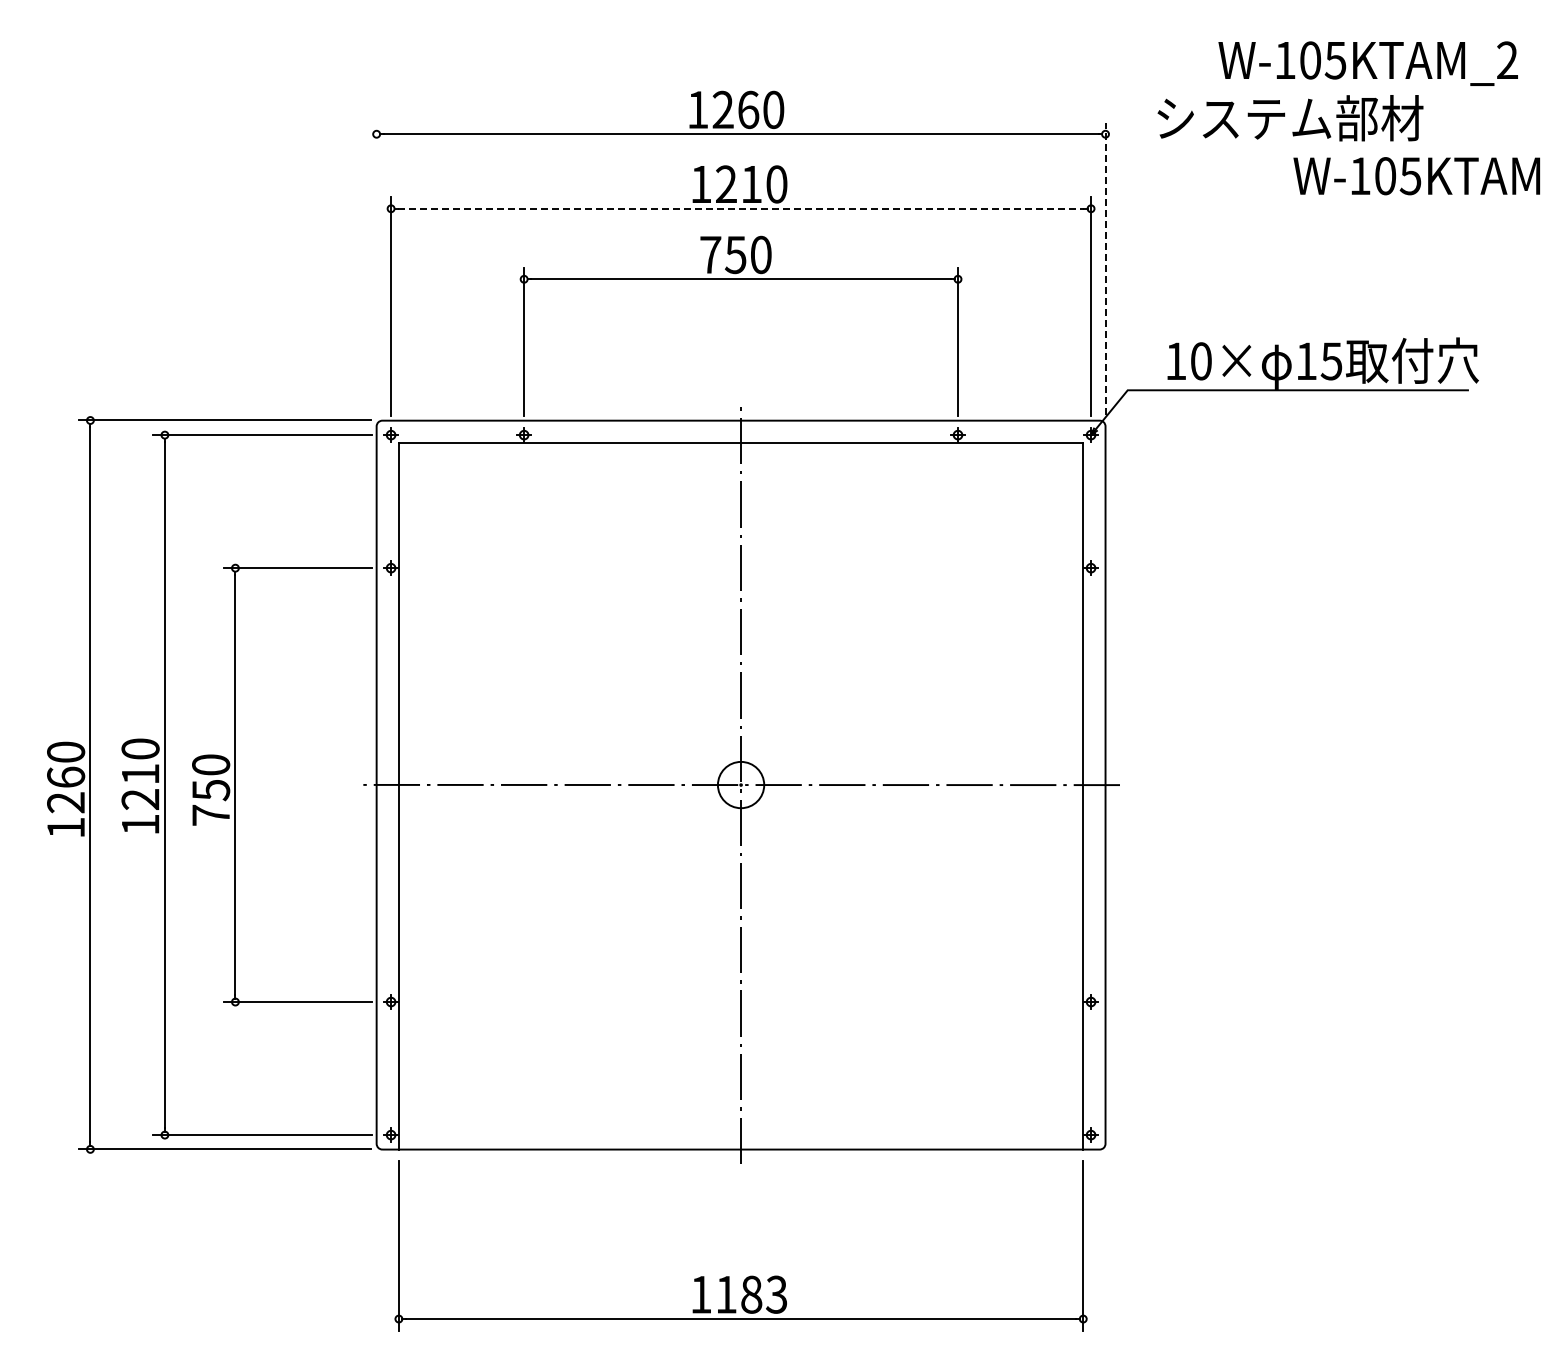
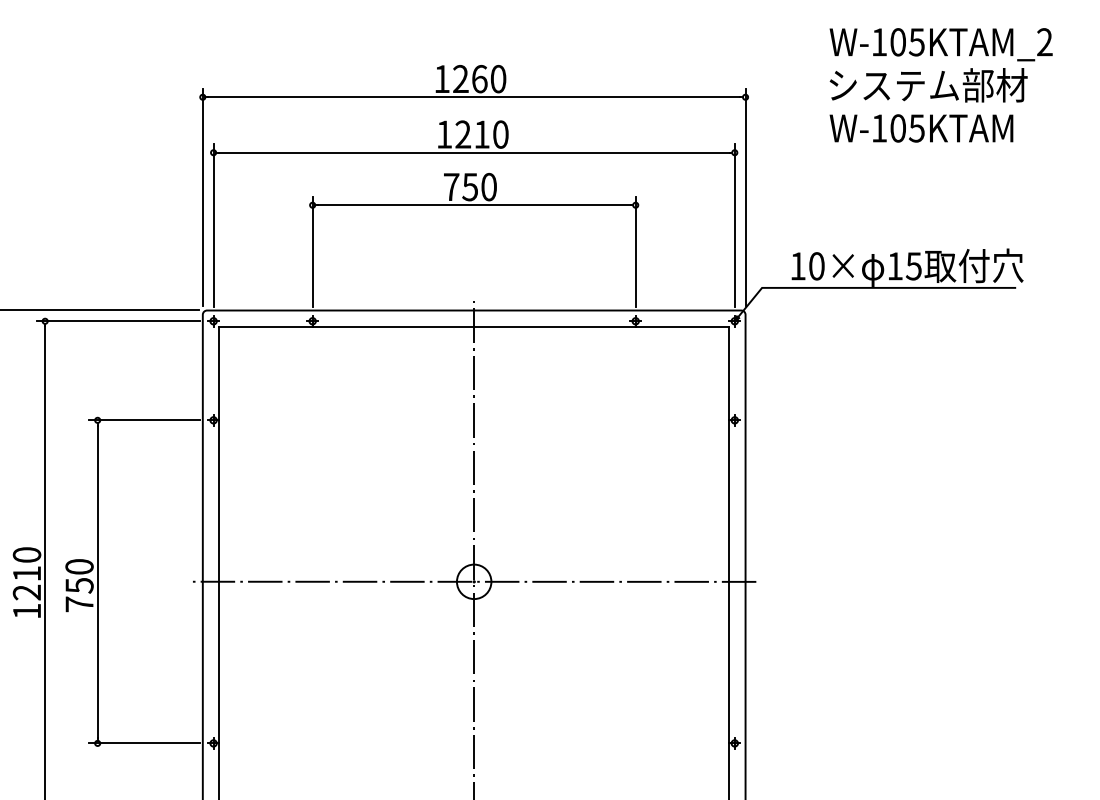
text: (1290, 118) -> (928, 85), moved
text: (1416, 176) -> (921, 128), moved
line: (741, 208) -> (474, 152), dashed -> solid
line: (376, 268) -> (202, 197), added
line: (1105, 268) -> (745, 197), dashed -> solid

